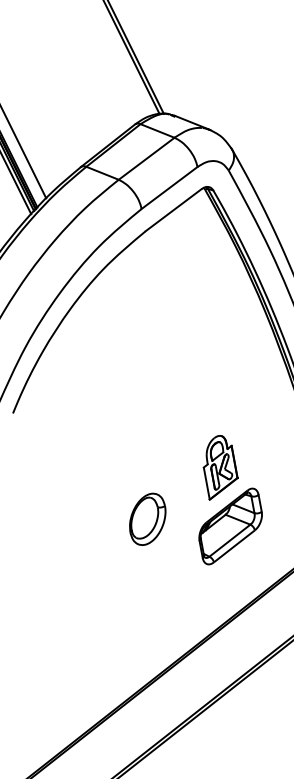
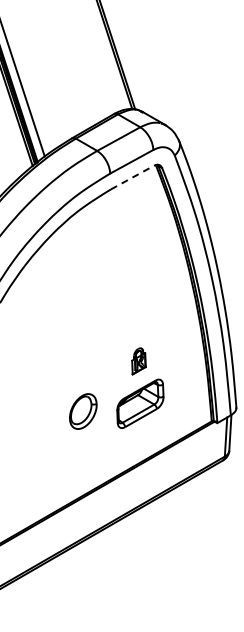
line: (173, 209) -> (132, 177), solid -> dashed
part: (219, 467) -> (138, 361), size x0.6
part: (147, 519) -> (83, 411), moved

